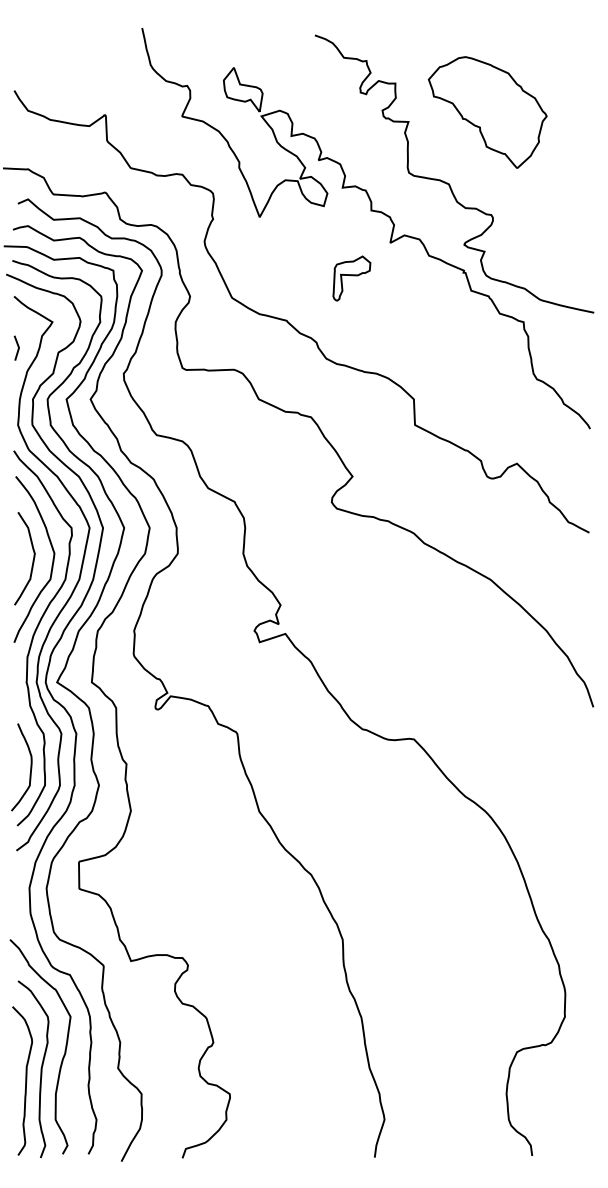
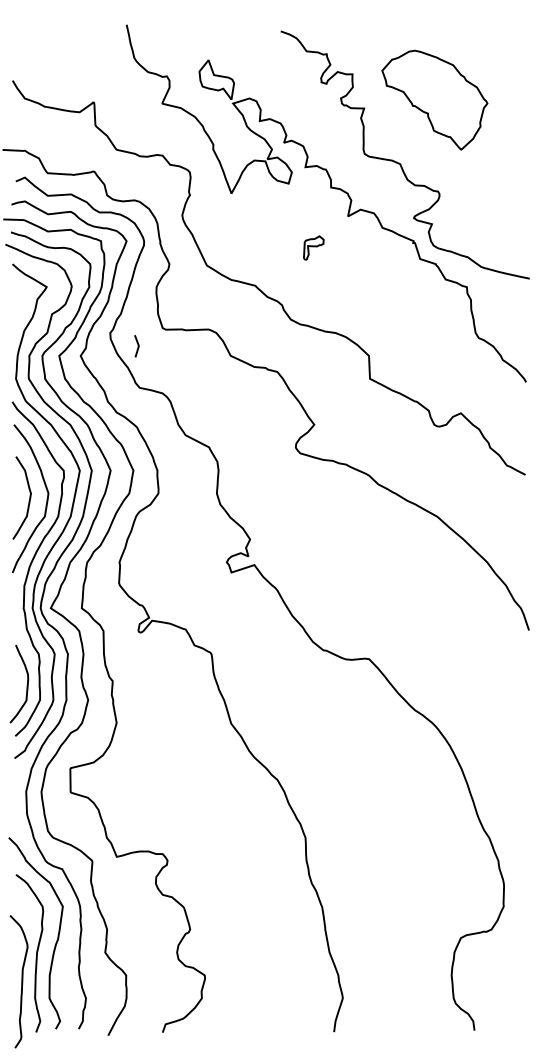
part: (351, 277) -> (313, 247), size x0.6
line: (17, 348) -> (137, 346), moved
curve: (25, 1080) -> (21, 981), moved

